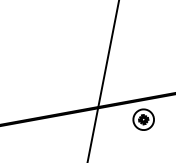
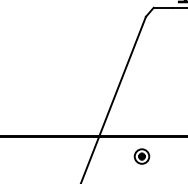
part: (143, 119) -> (141, 156), size x0.7

